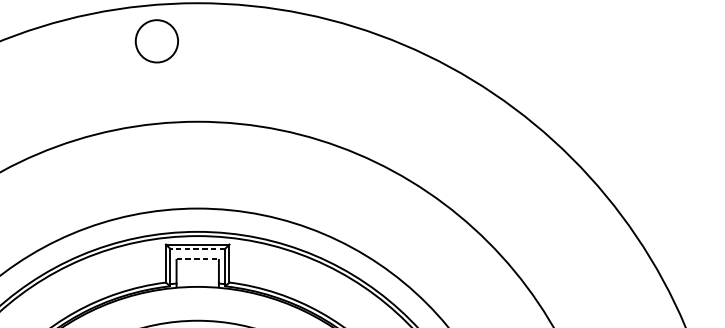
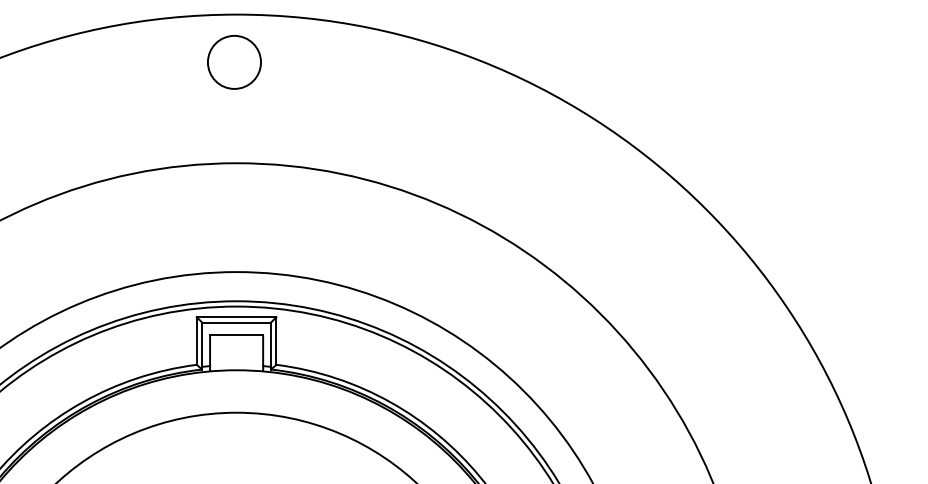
circle: (156, 41) -> (234, 62), moved
line: (197, 248) -> (236, 322), dashed -> solid
line: (197, 259) -> (236, 335), dashed -> solid

